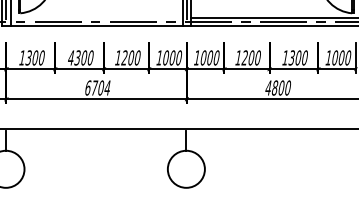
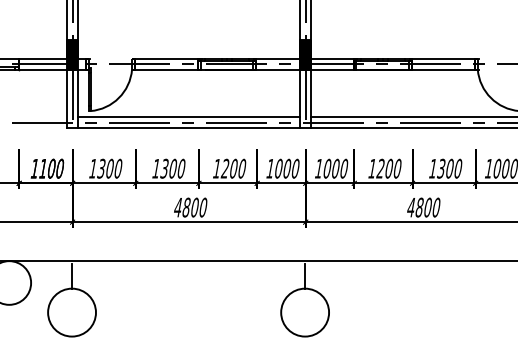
line: (96, 18) -> (188, 117), added
text: (71, 57) -> (156, 168), 4300 -> 1300
text: (97, 87) -> (190, 207), 6704 -> 4800

